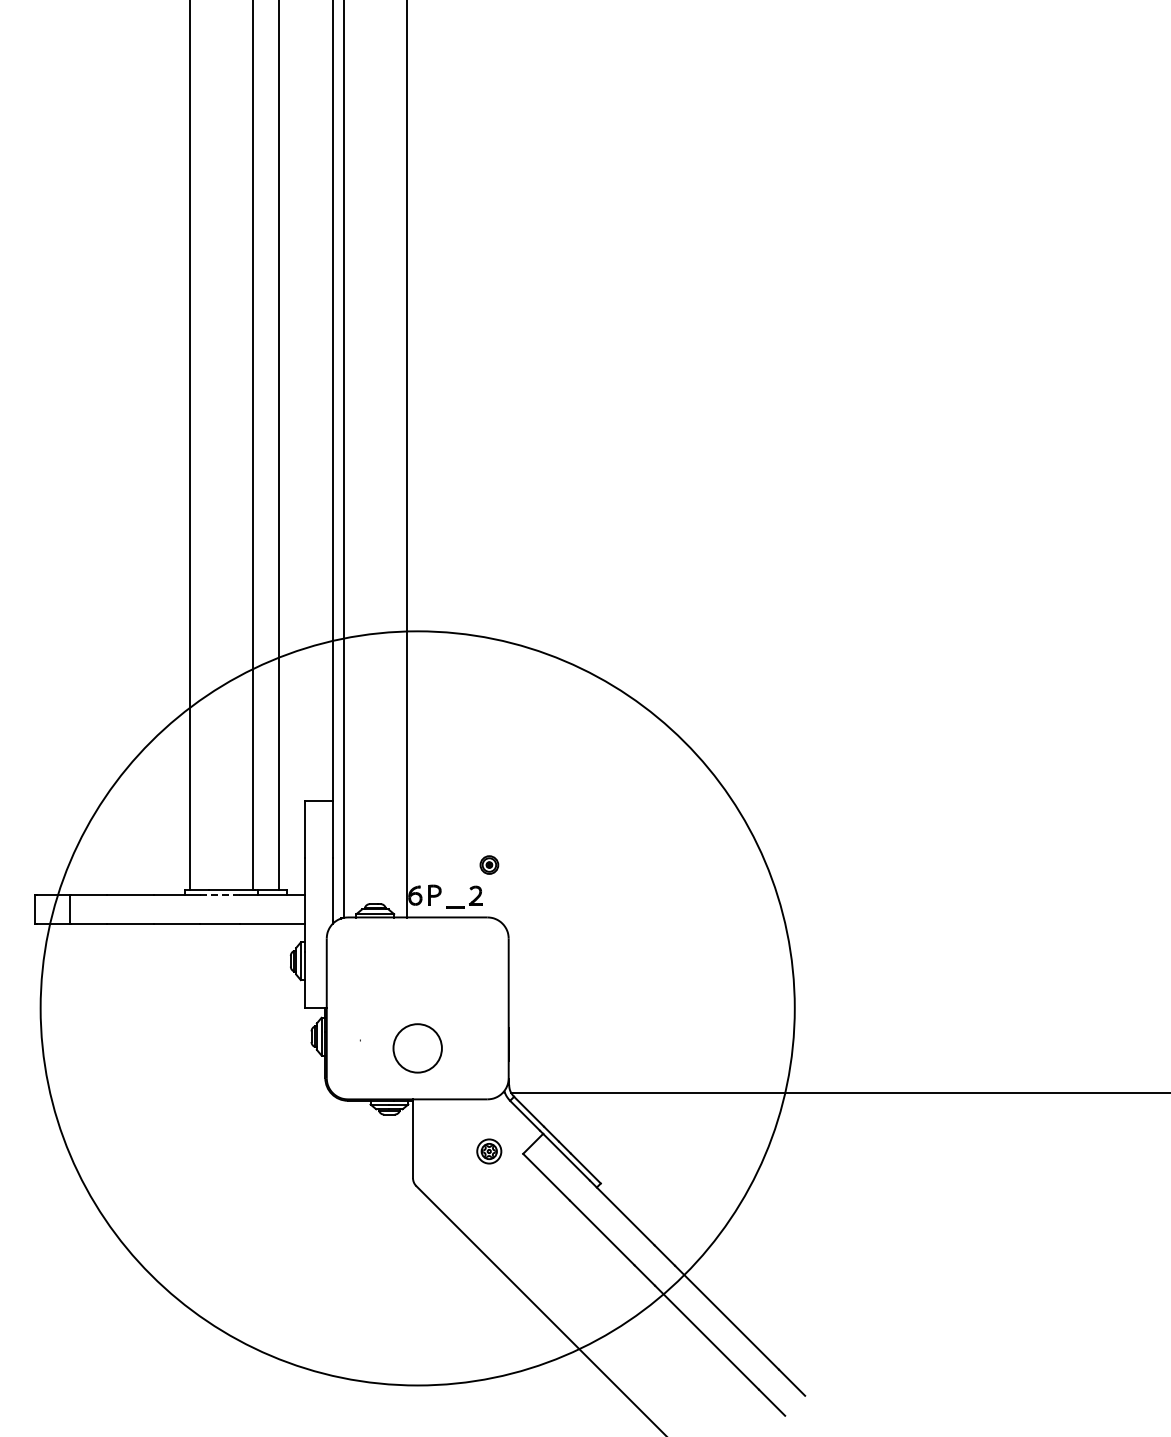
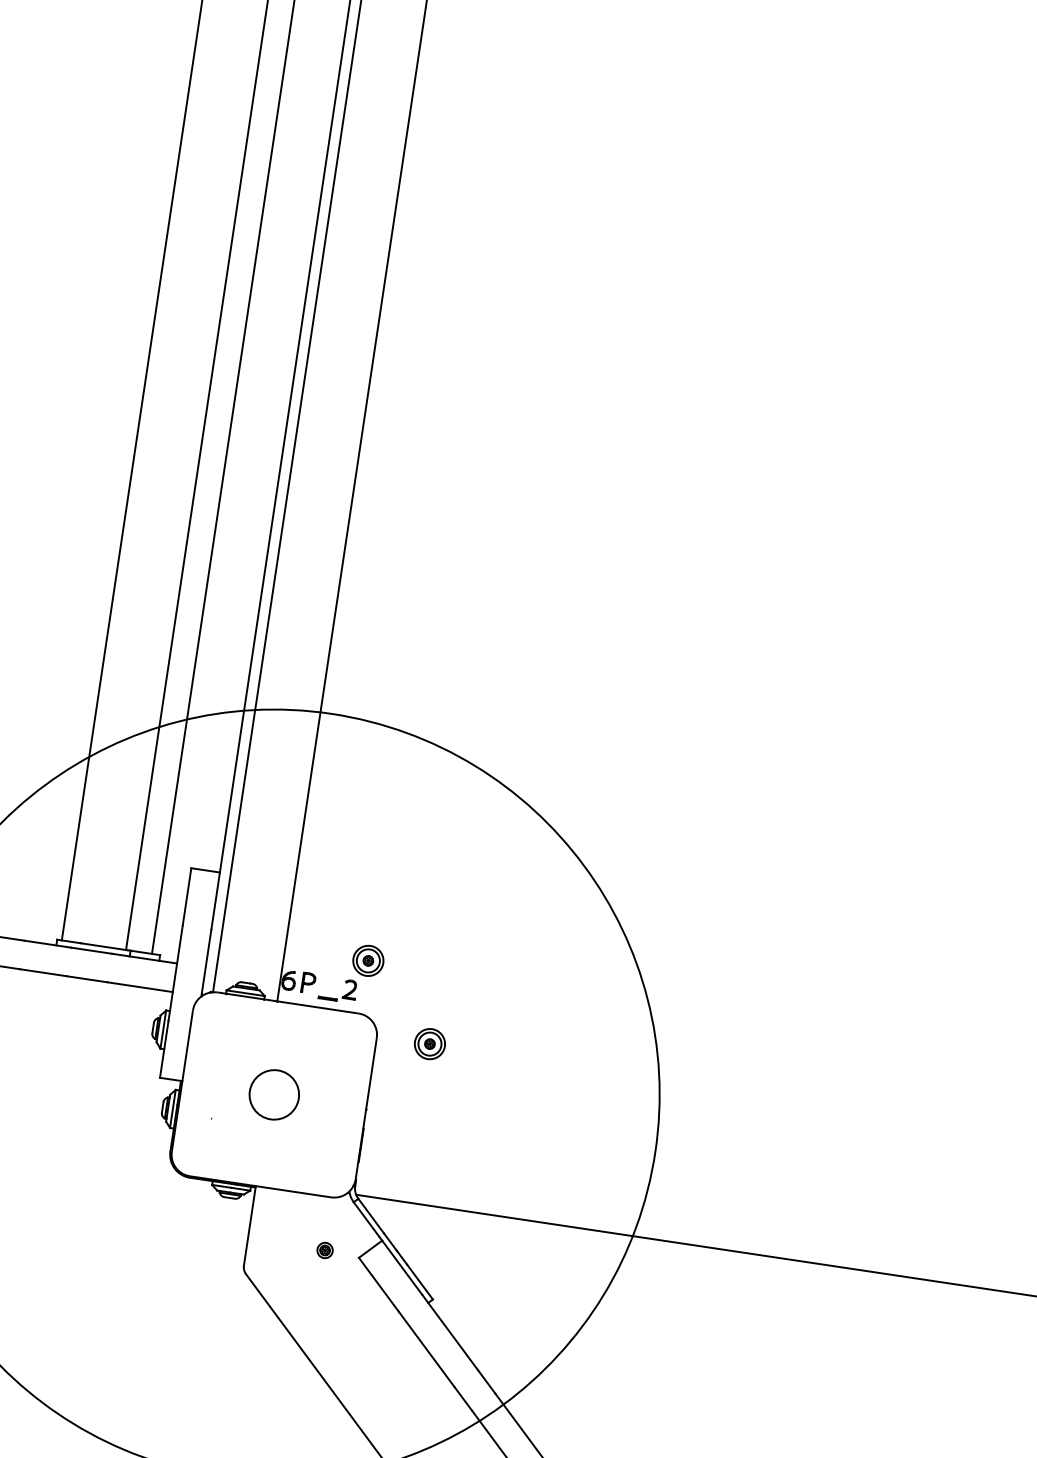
part: (489, 864) -> (368, 960), size x1.67
line: (220, 895) -> (92, 951), dashed -> solid
part: (560, 936) -> (429, 1043), added
circle: (417, 1048) -> (274, 1094), moved
part: (489, 1151) -> (325, 1250), size x0.62

